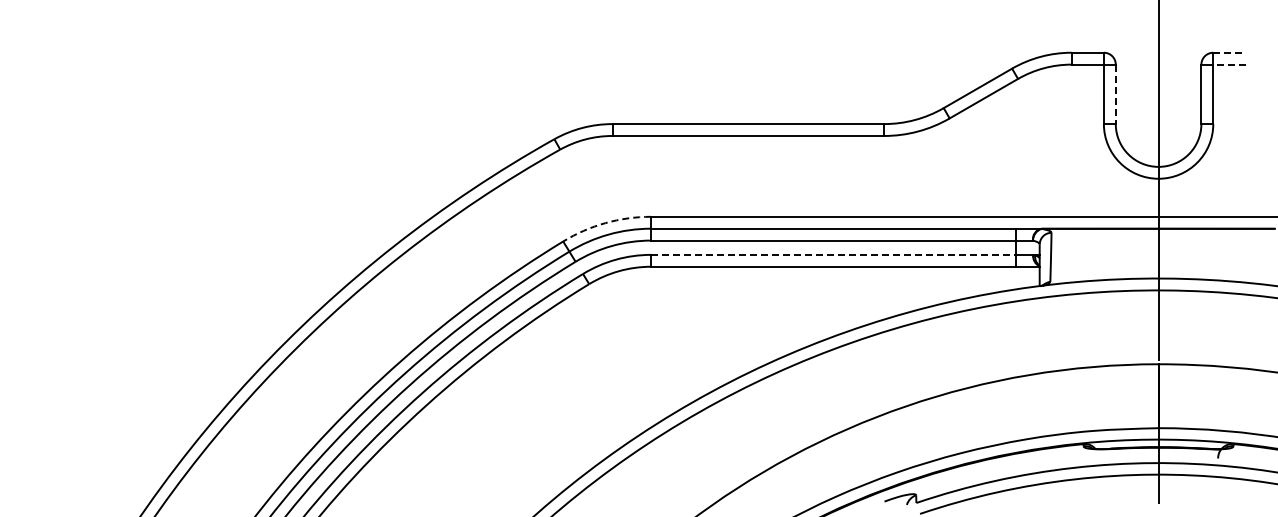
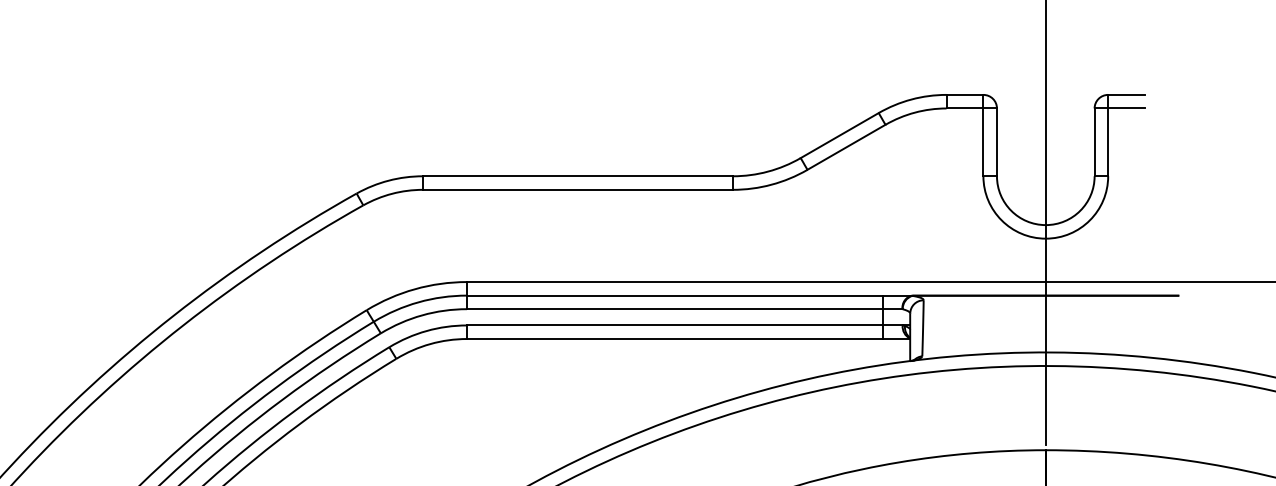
line: (1229, 52) -> (1126, 94), dashed -> solid
line: (1228, 64) -> (1125, 108), dashed -> solid
line: (1115, 94) -> (996, 142), dashed -> solid
arc: (605, 223) -> (414, 289), dashed -> solid
line: (834, 254) -> (676, 325), dashed -> solid

